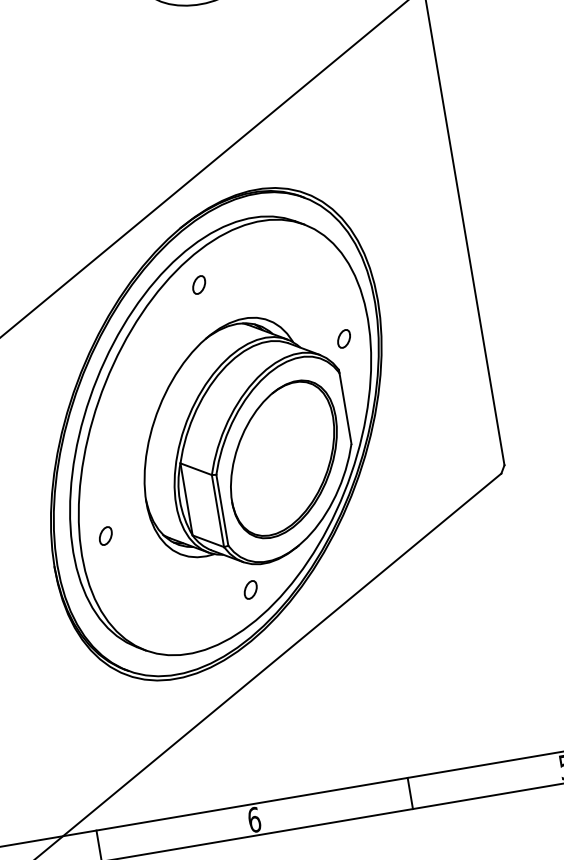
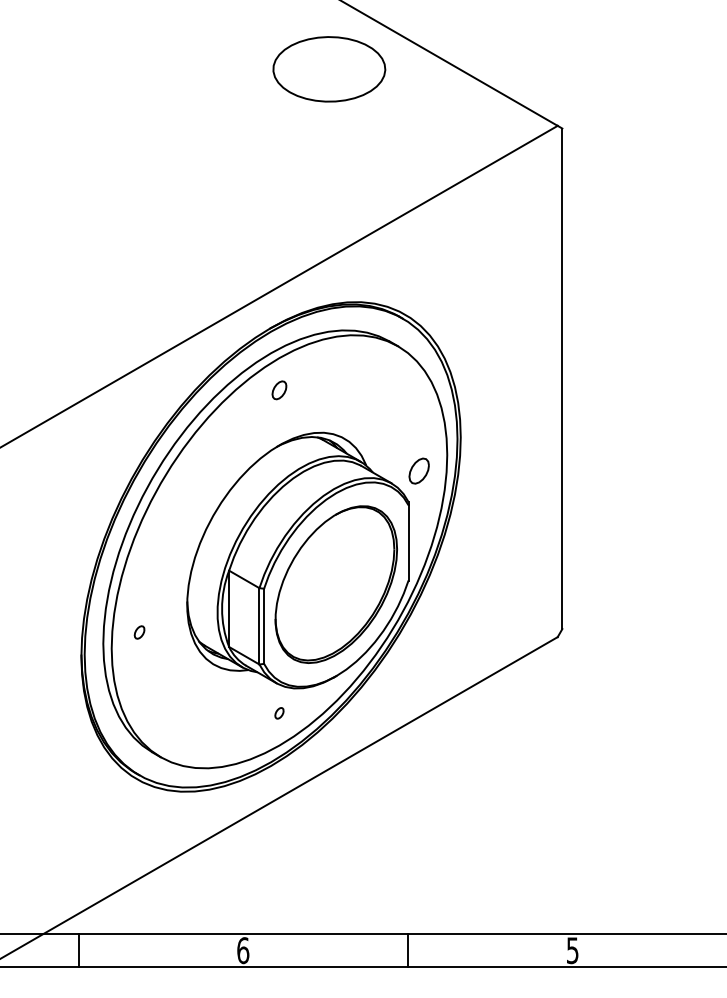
part: (344, 338) -> (419, 470), size x1.4
part: (105, 536) -> (139, 632), size x0.7
part: (250, 590) -> (279, 713), size x0.6

